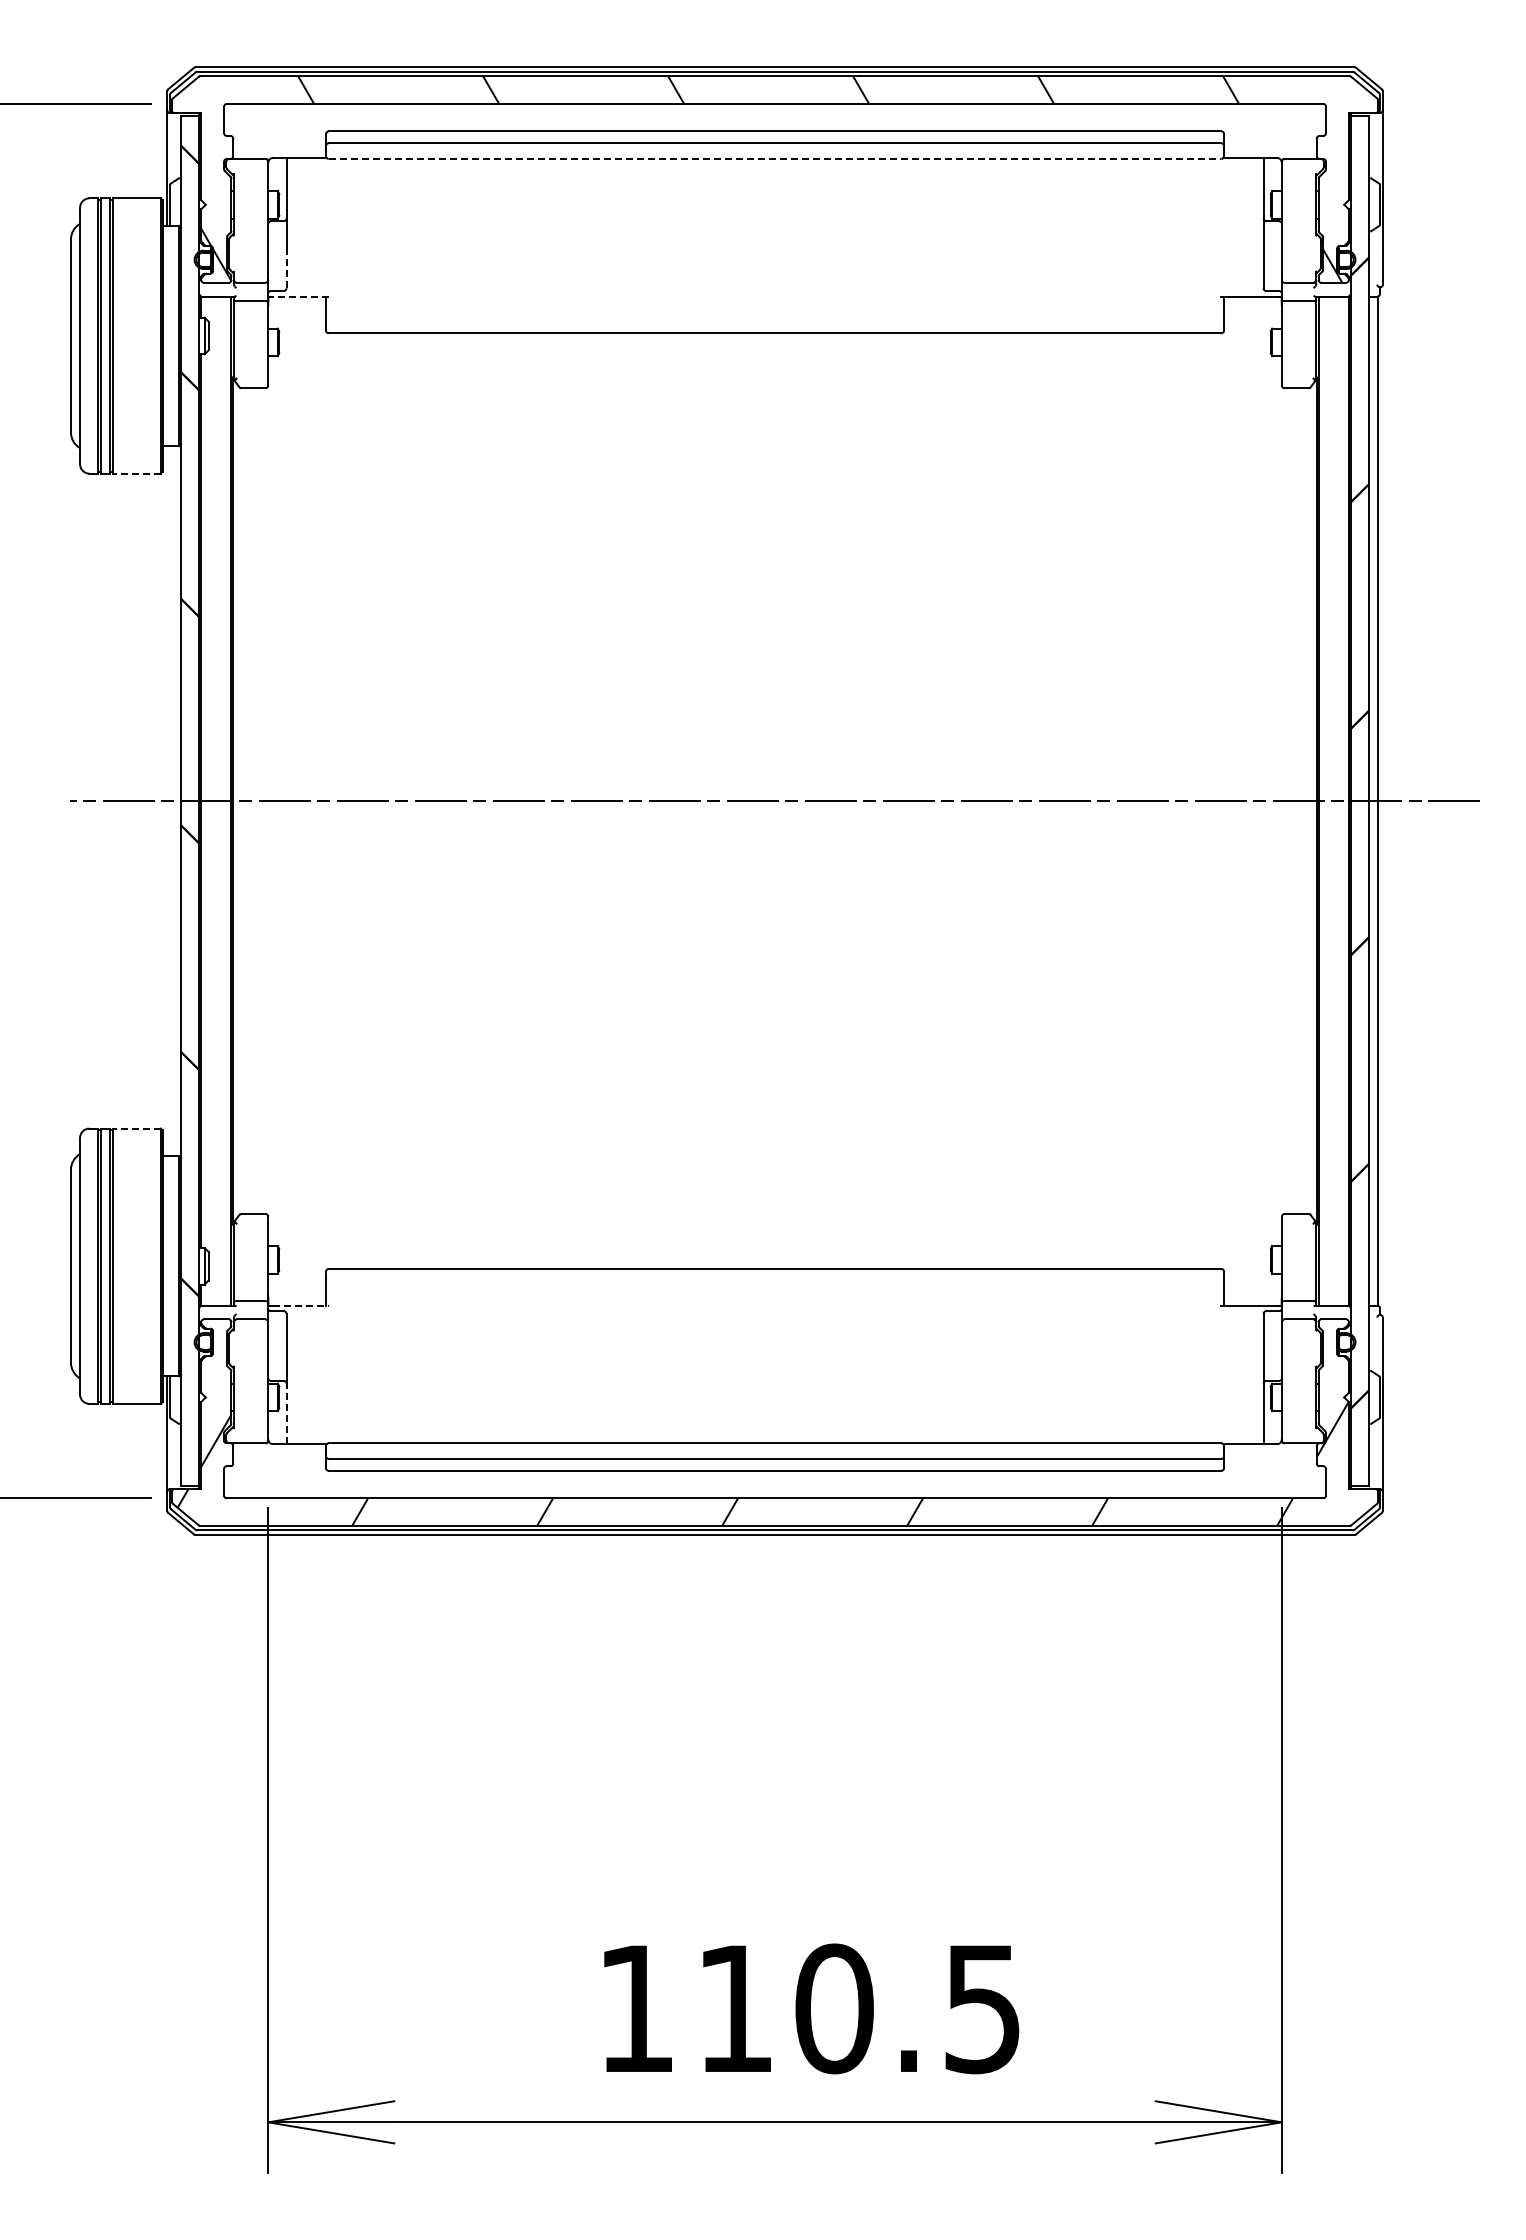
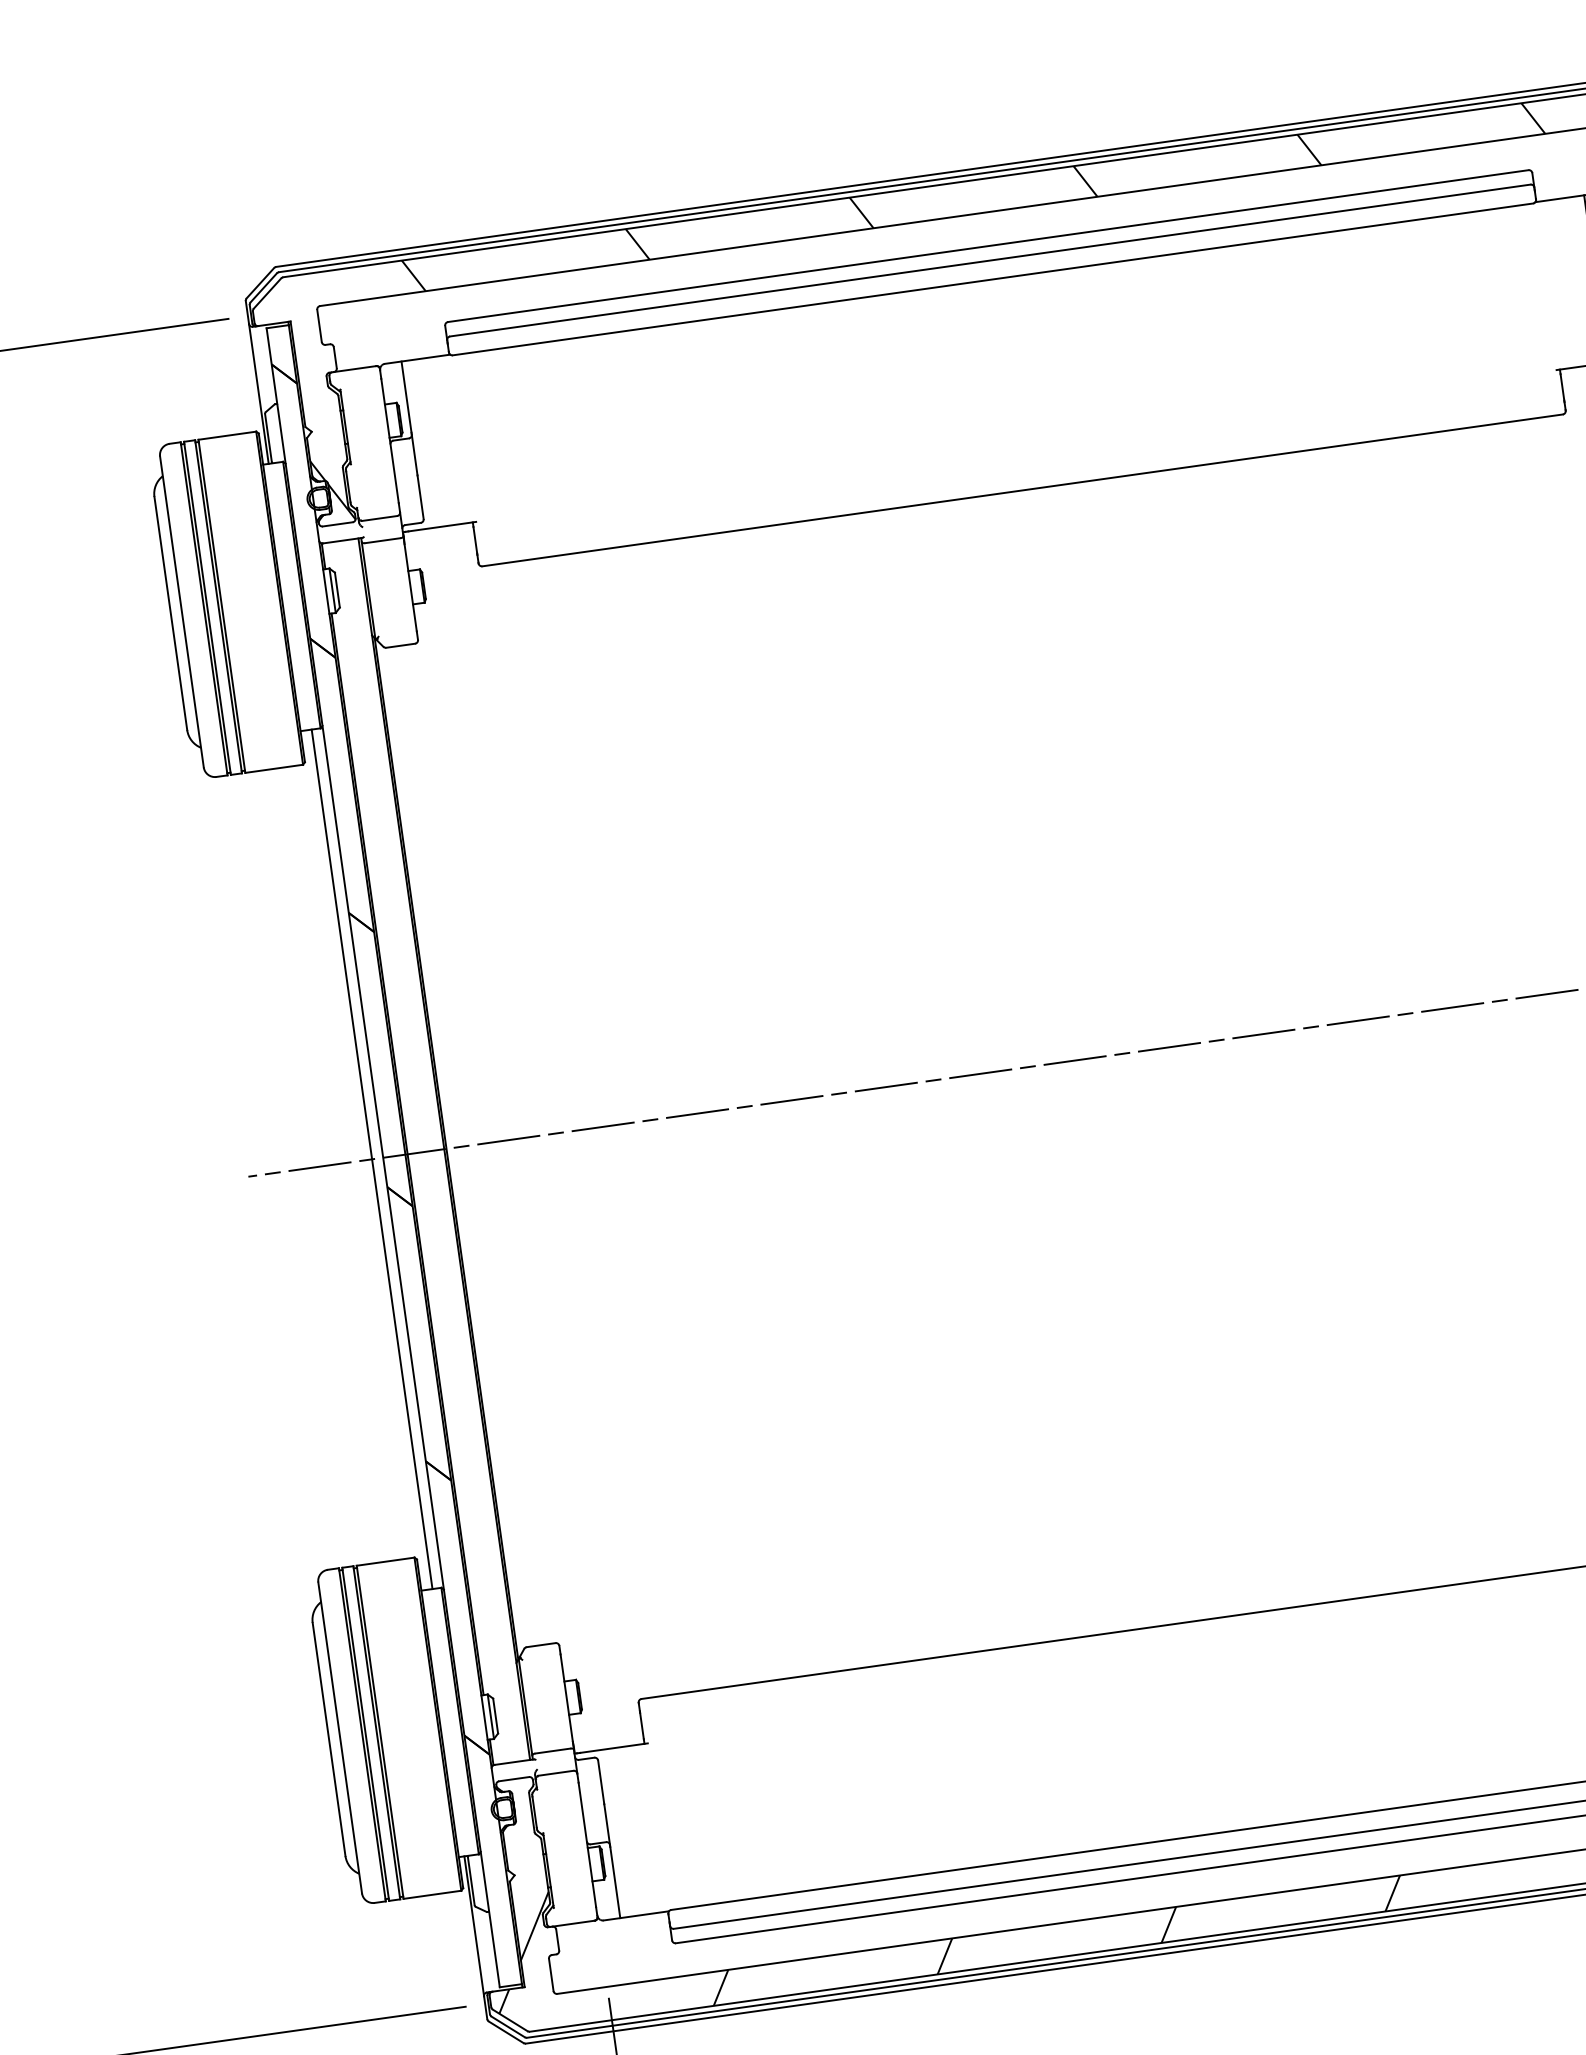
line: (775, 158) -> (993, 278), dashed -> solid
line: (286, 269) -> (420, 496), dashed -> solid
line: (300, 296) -> (441, 526), dashed -> solid
line: (136, 473) -> (273, 768), dashed -> solid
line: (171, 801) -> (371, 1159), added
line: (136, 1128) -> (385, 1561), dashed -> solid
line: (300, 1305) -> (613, 1747), dashed -> solid
line: (286, 1414) -> (615, 1882), dashed -> solid

